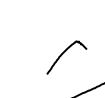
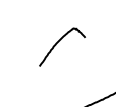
part: (66, 57) -> (62, 46), moved

